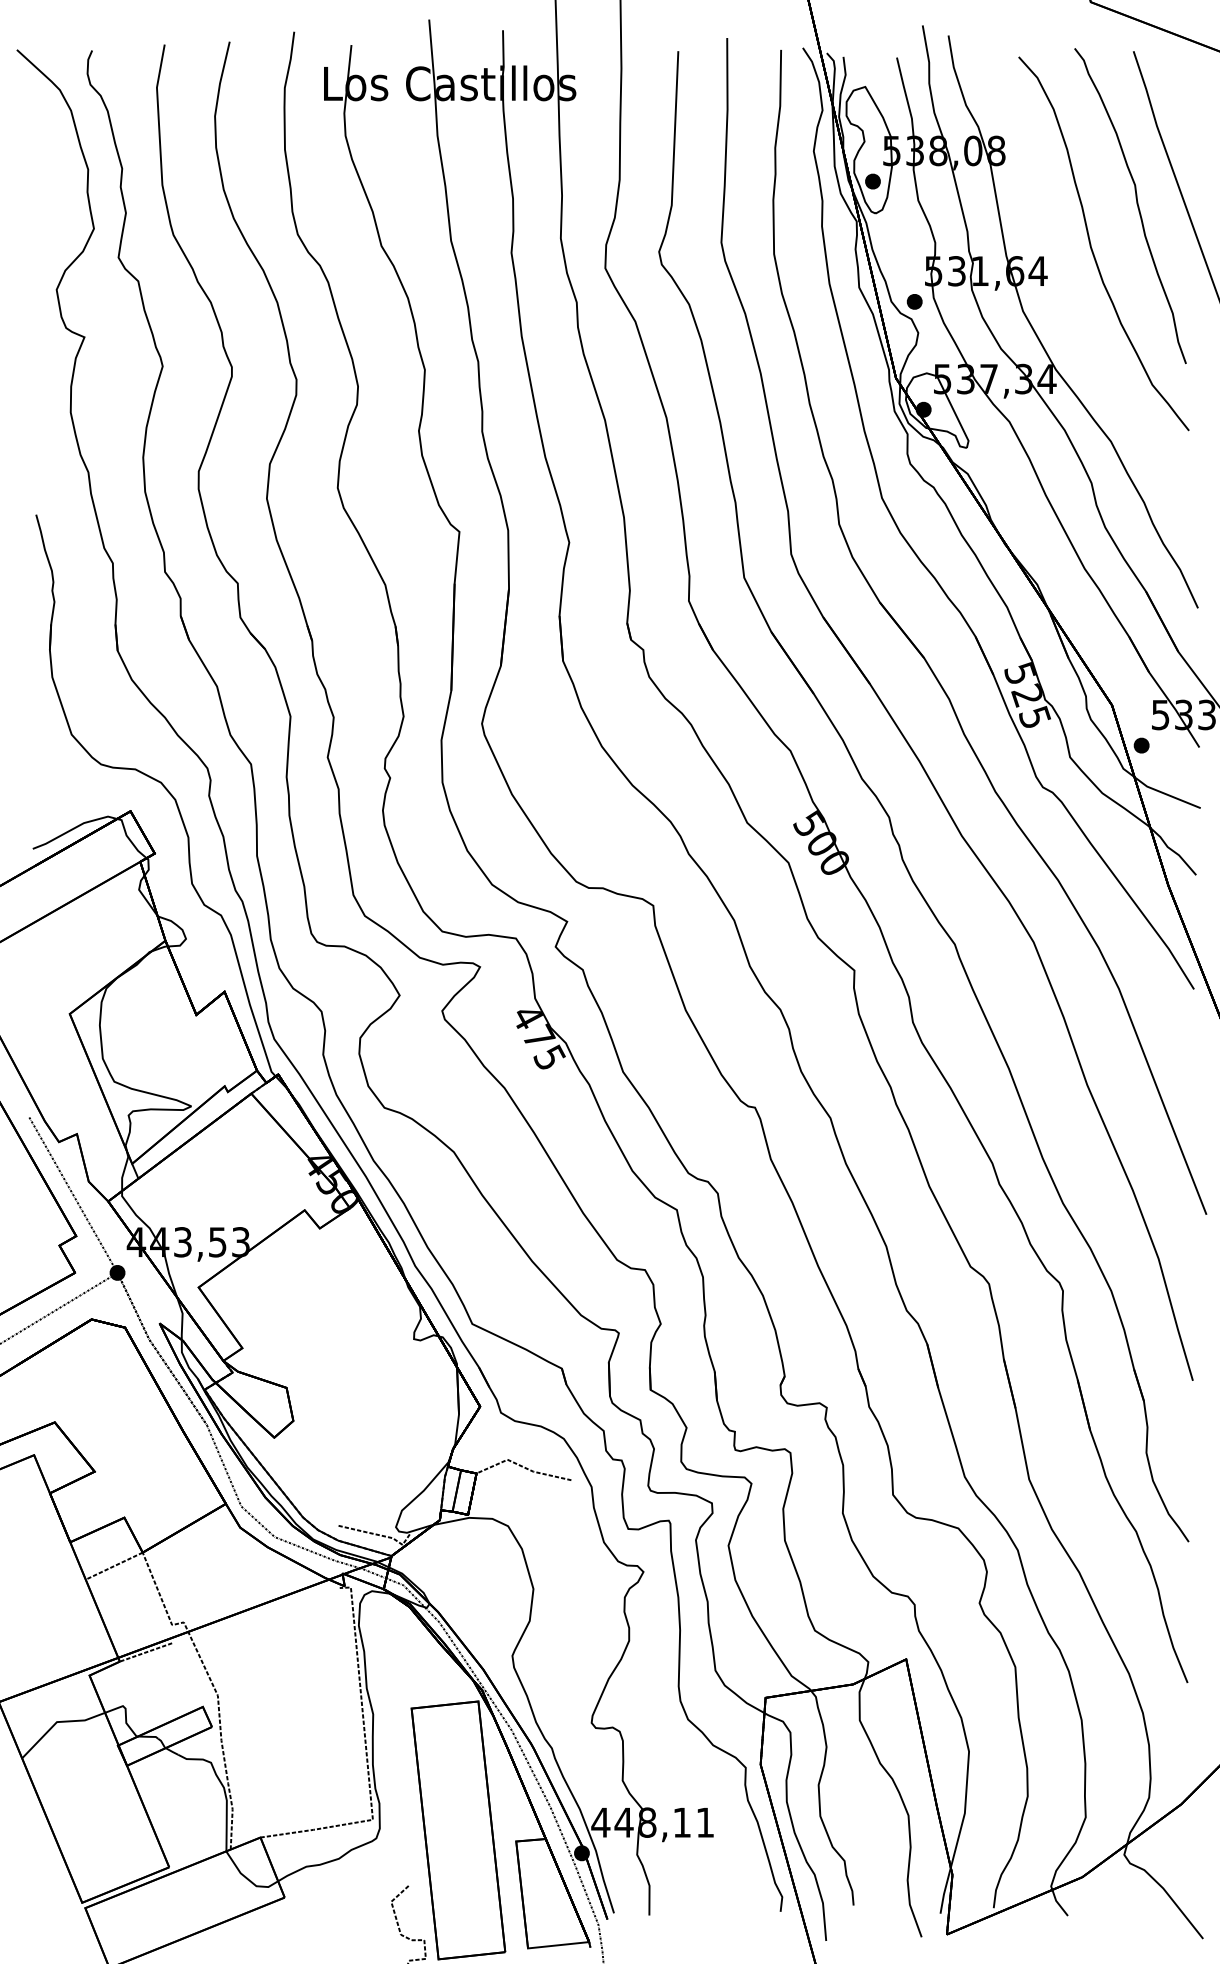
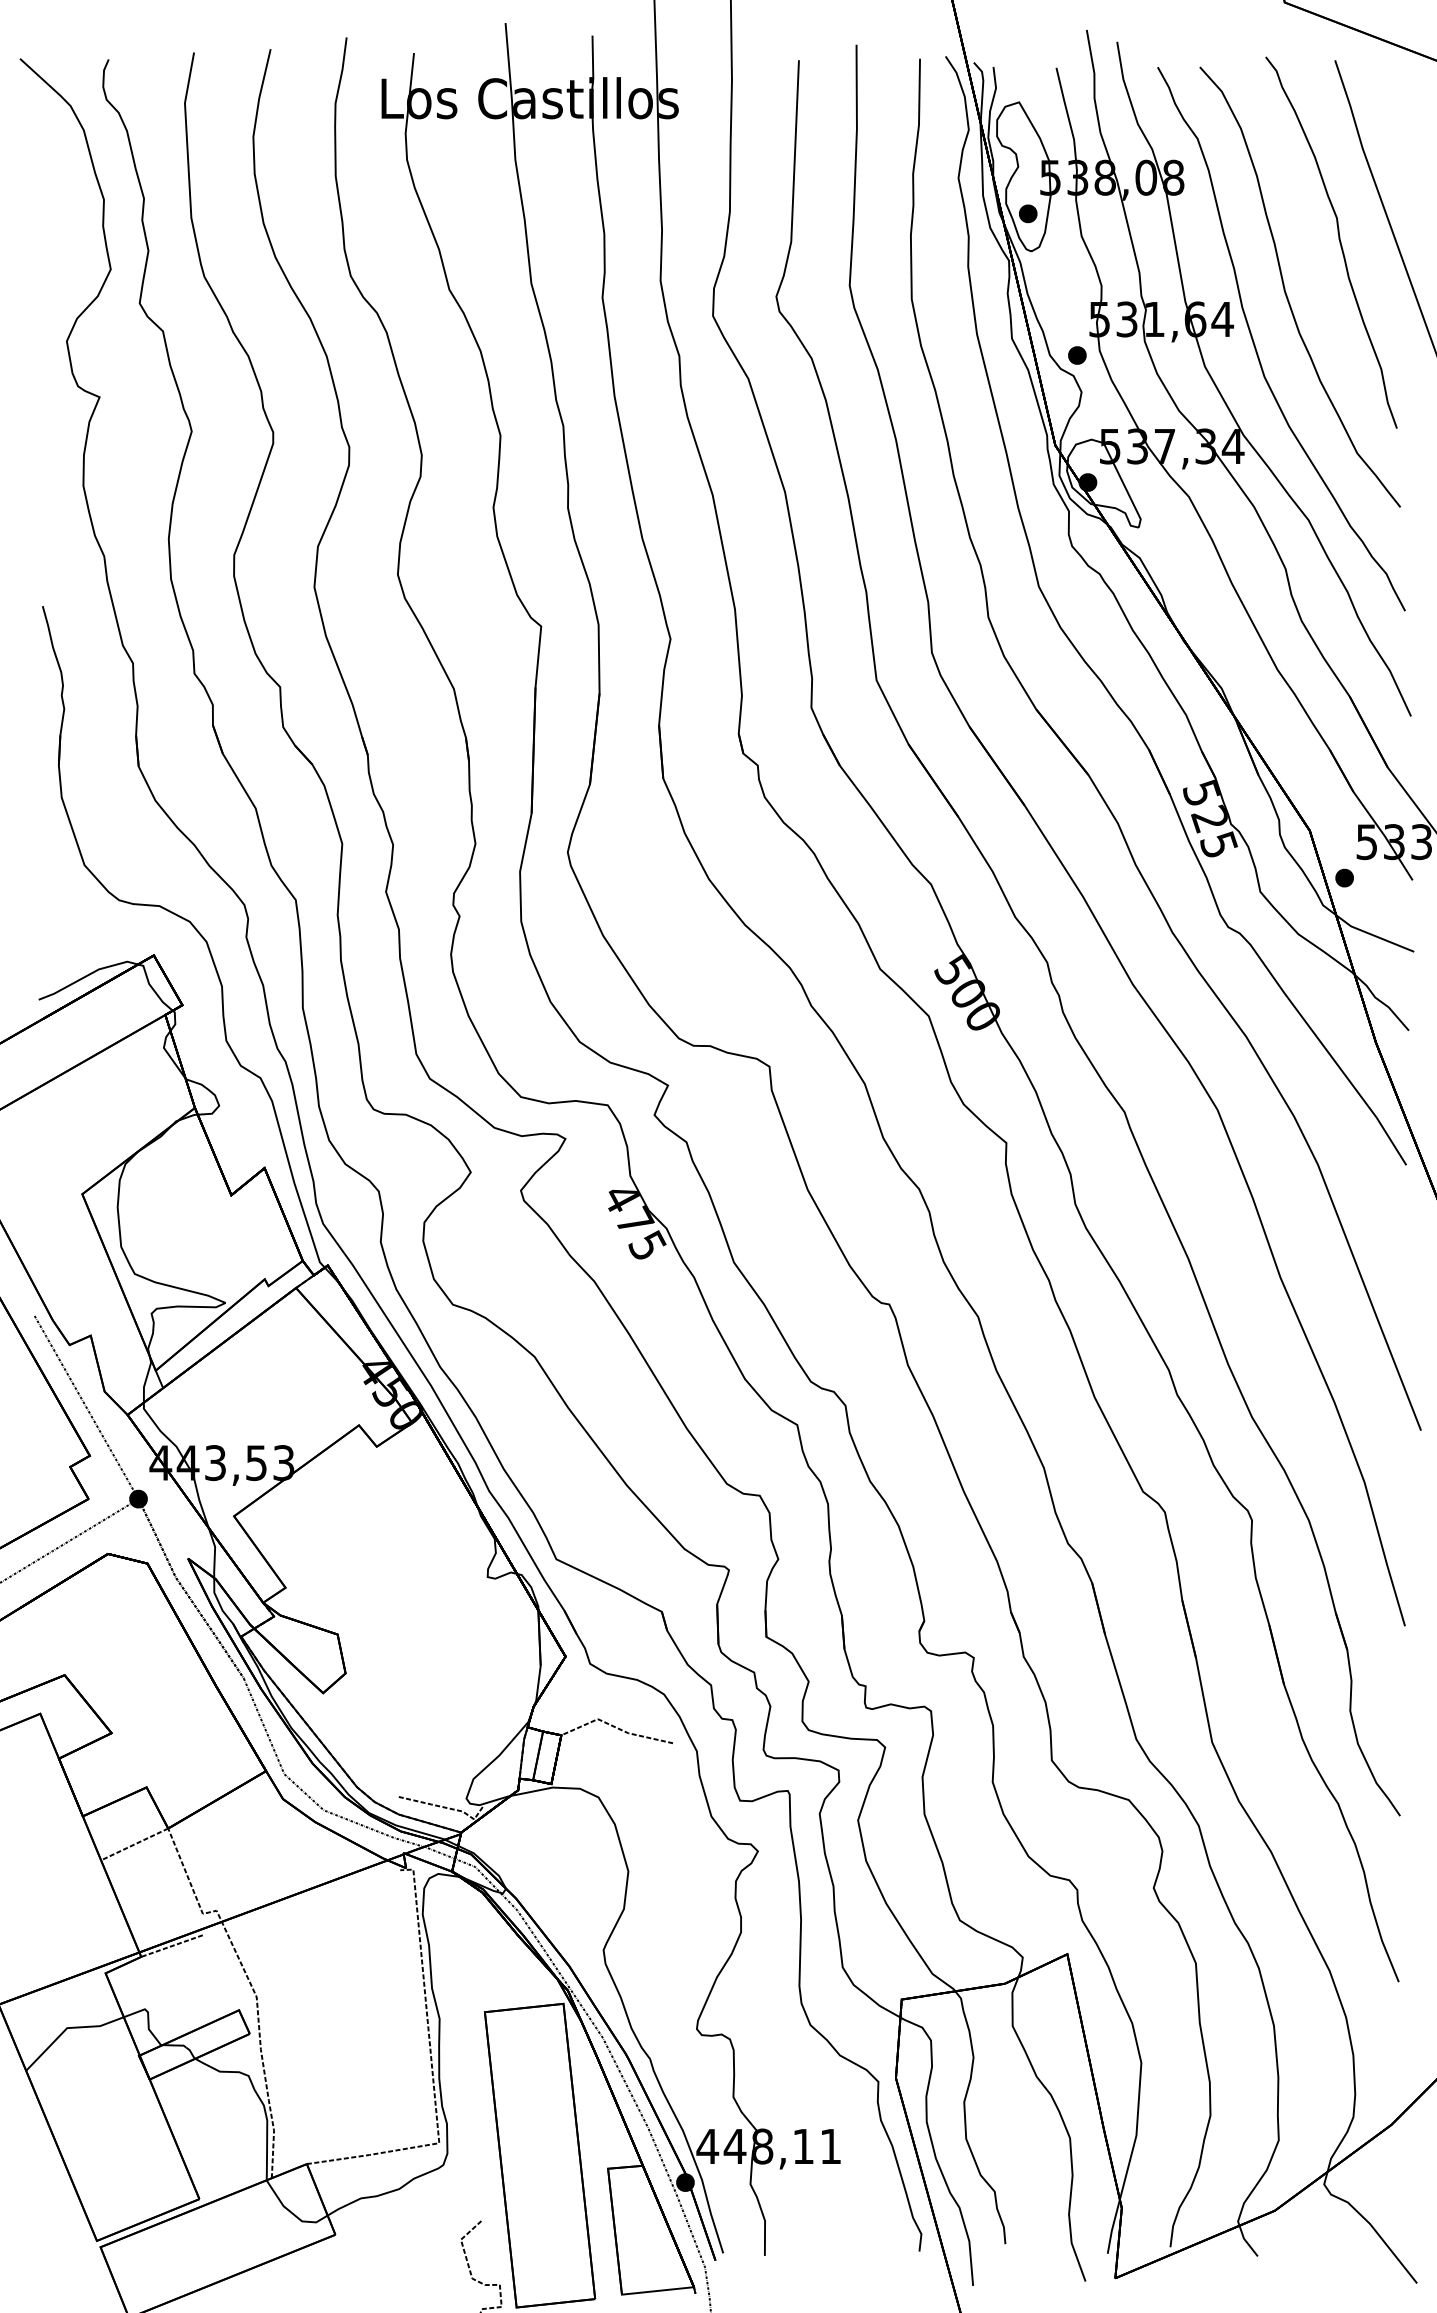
curve: (1066, 293) -> (1256, 345), added

